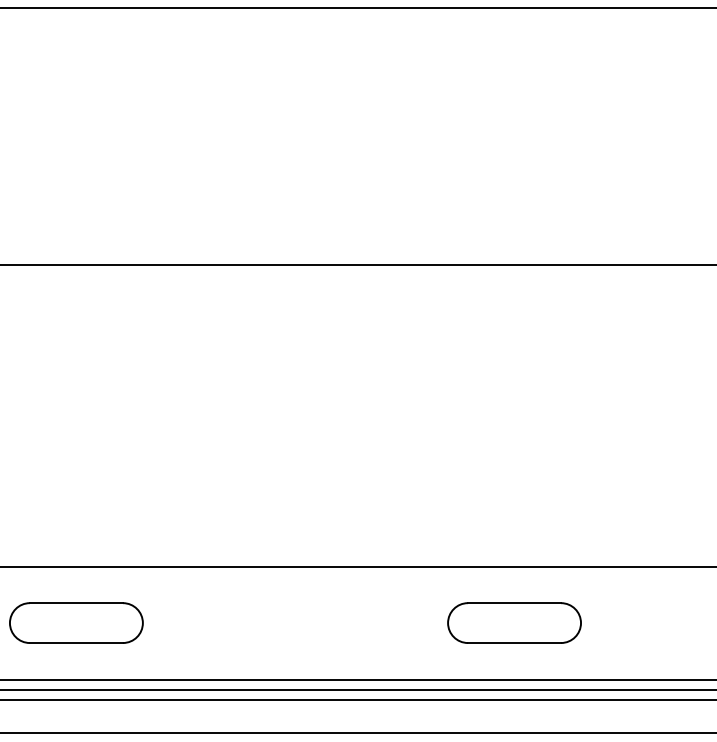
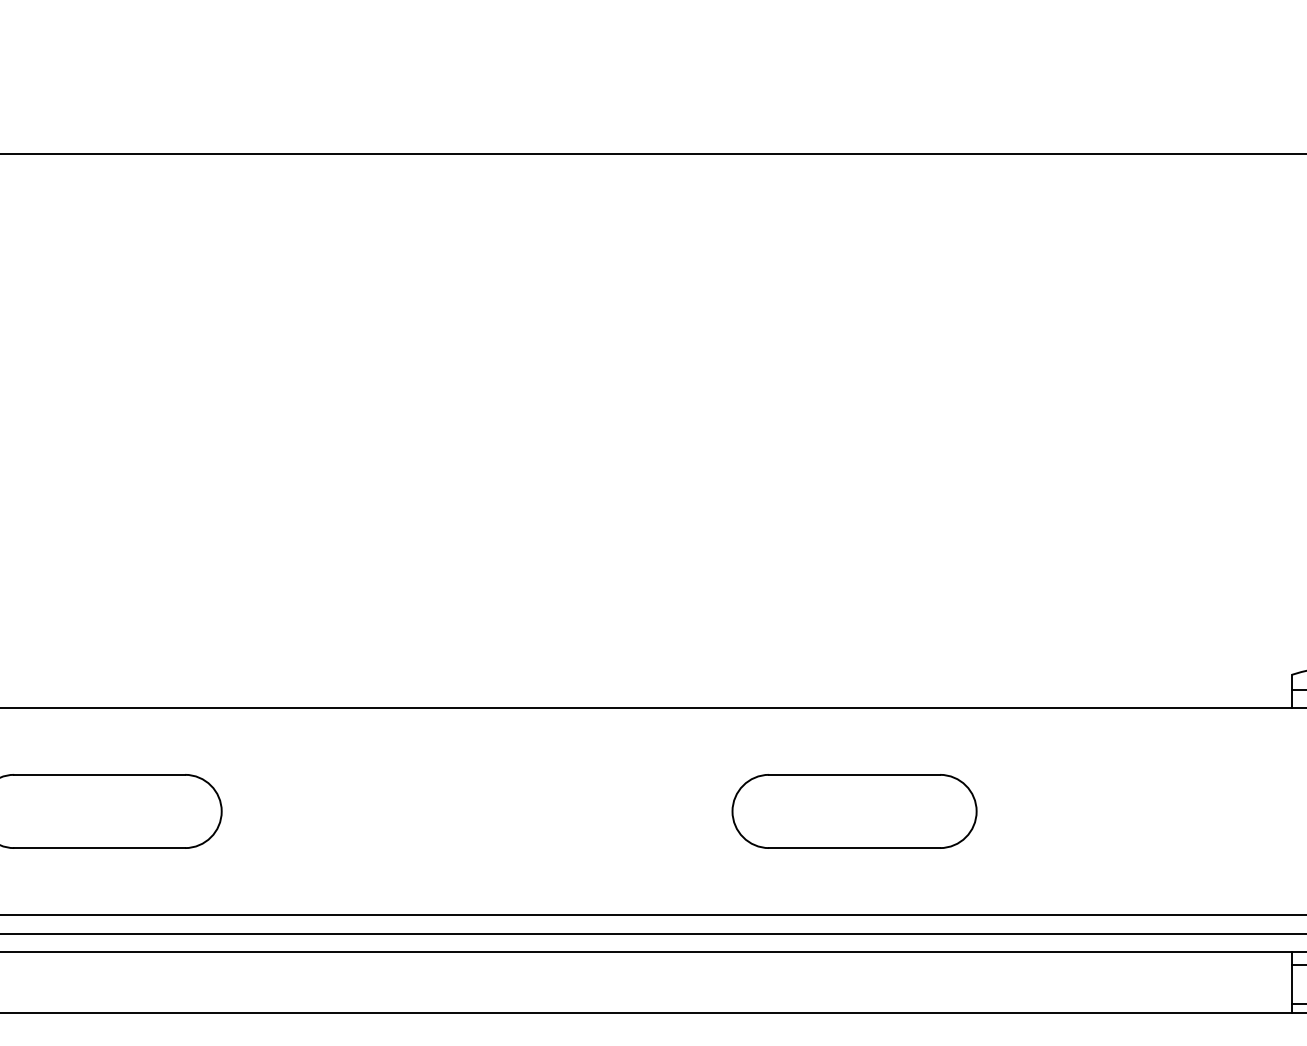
part: (514, 622) -> (854, 810), moved

